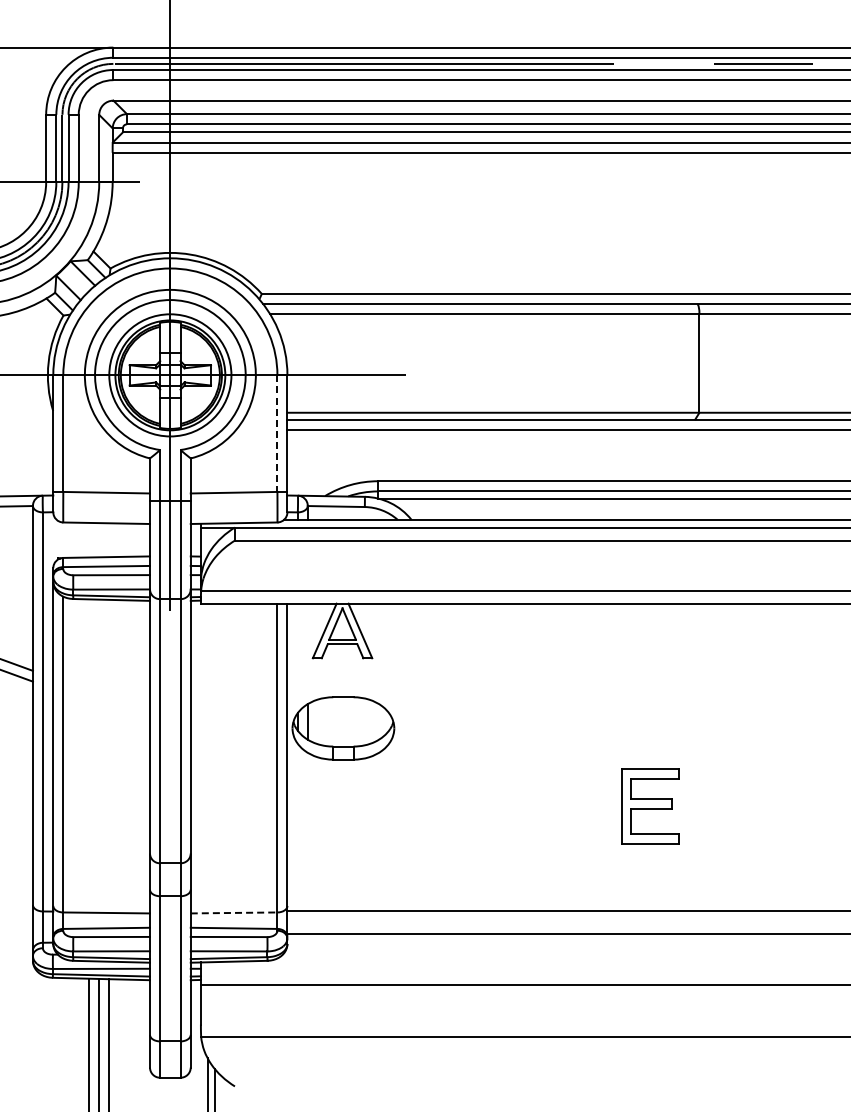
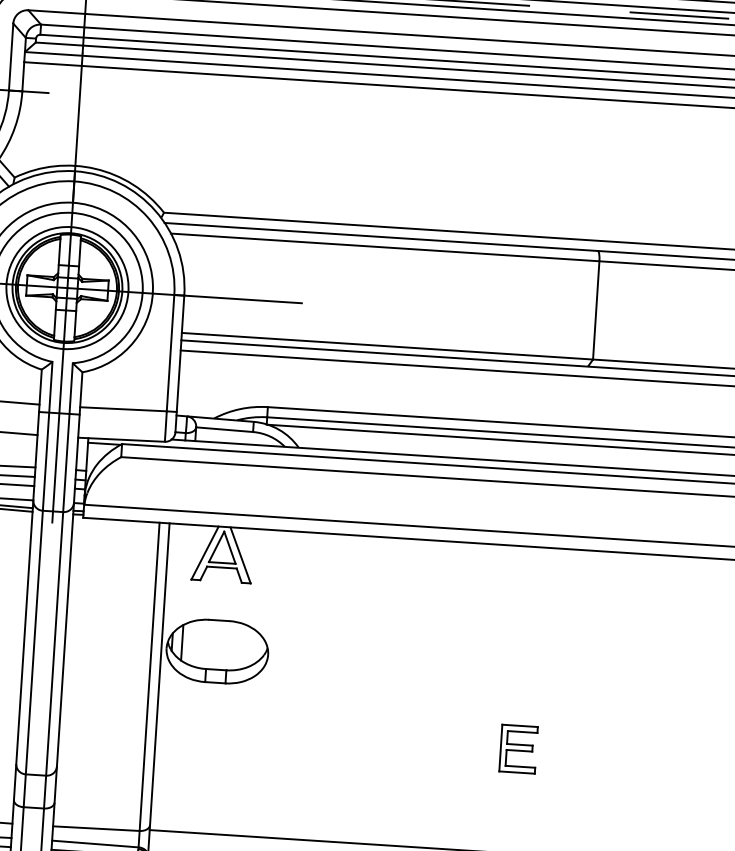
line: (277, 434) -> (170, 354), dashed -> solid
part: (650, 806) -> (518, 749), size x0.62
line: (234, 912) -> (96, 828), dashed -> solid

